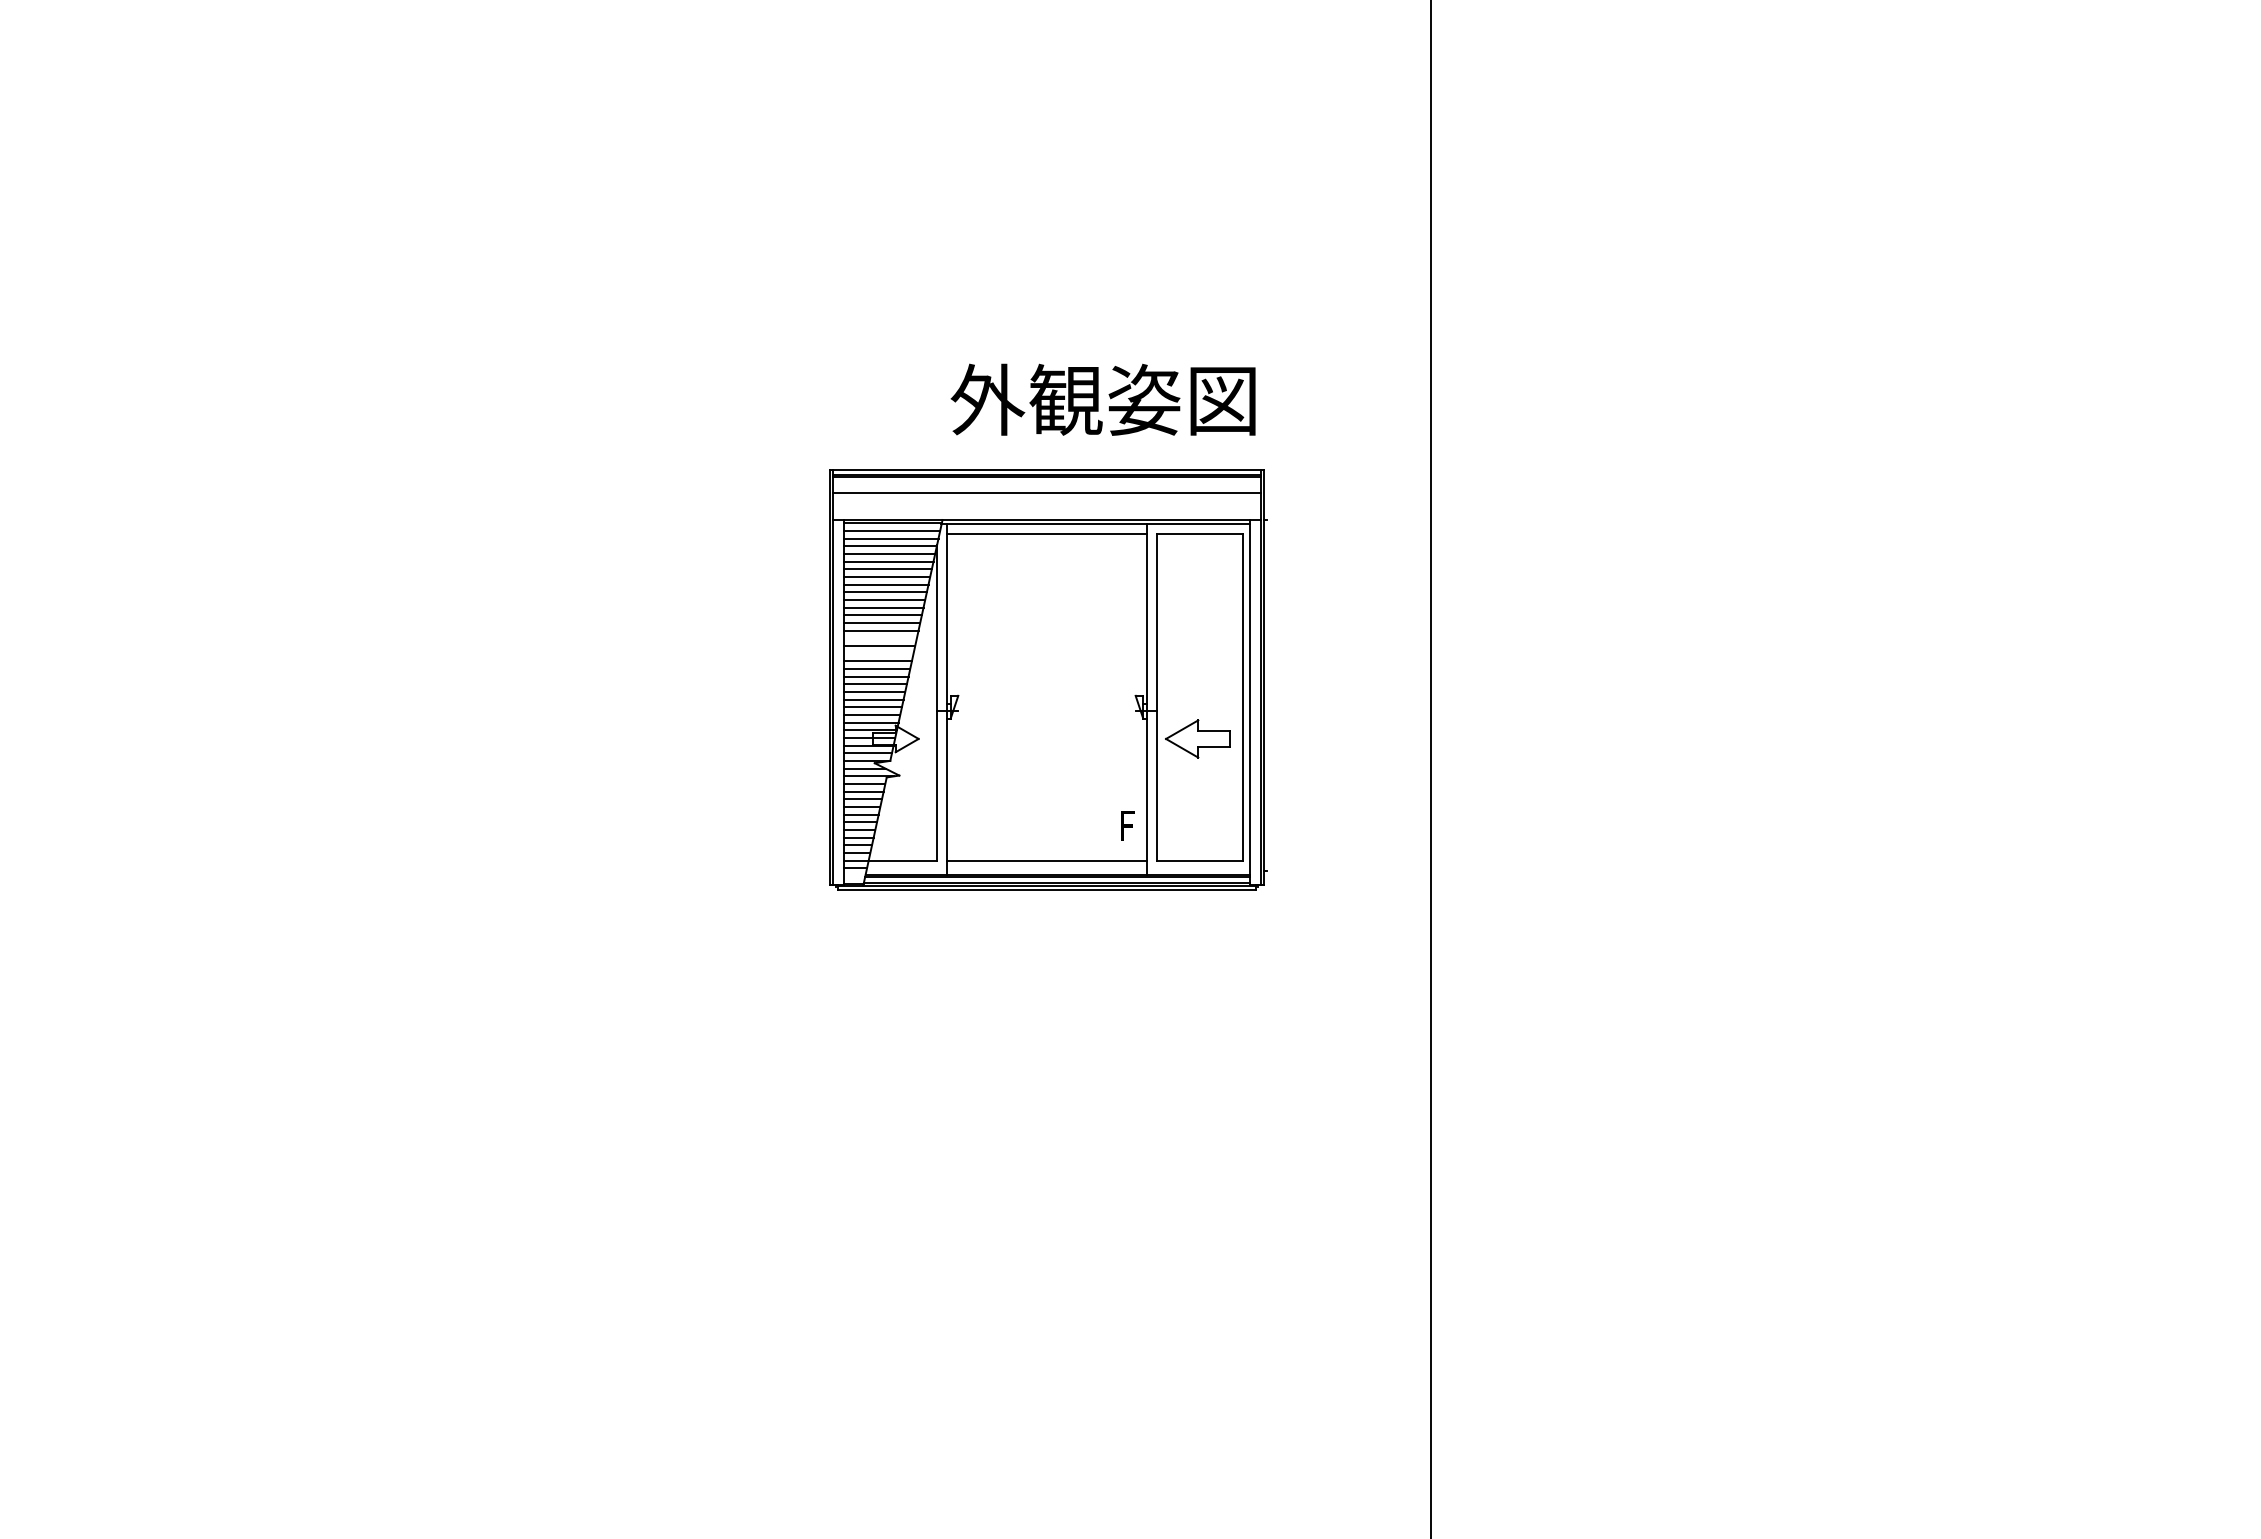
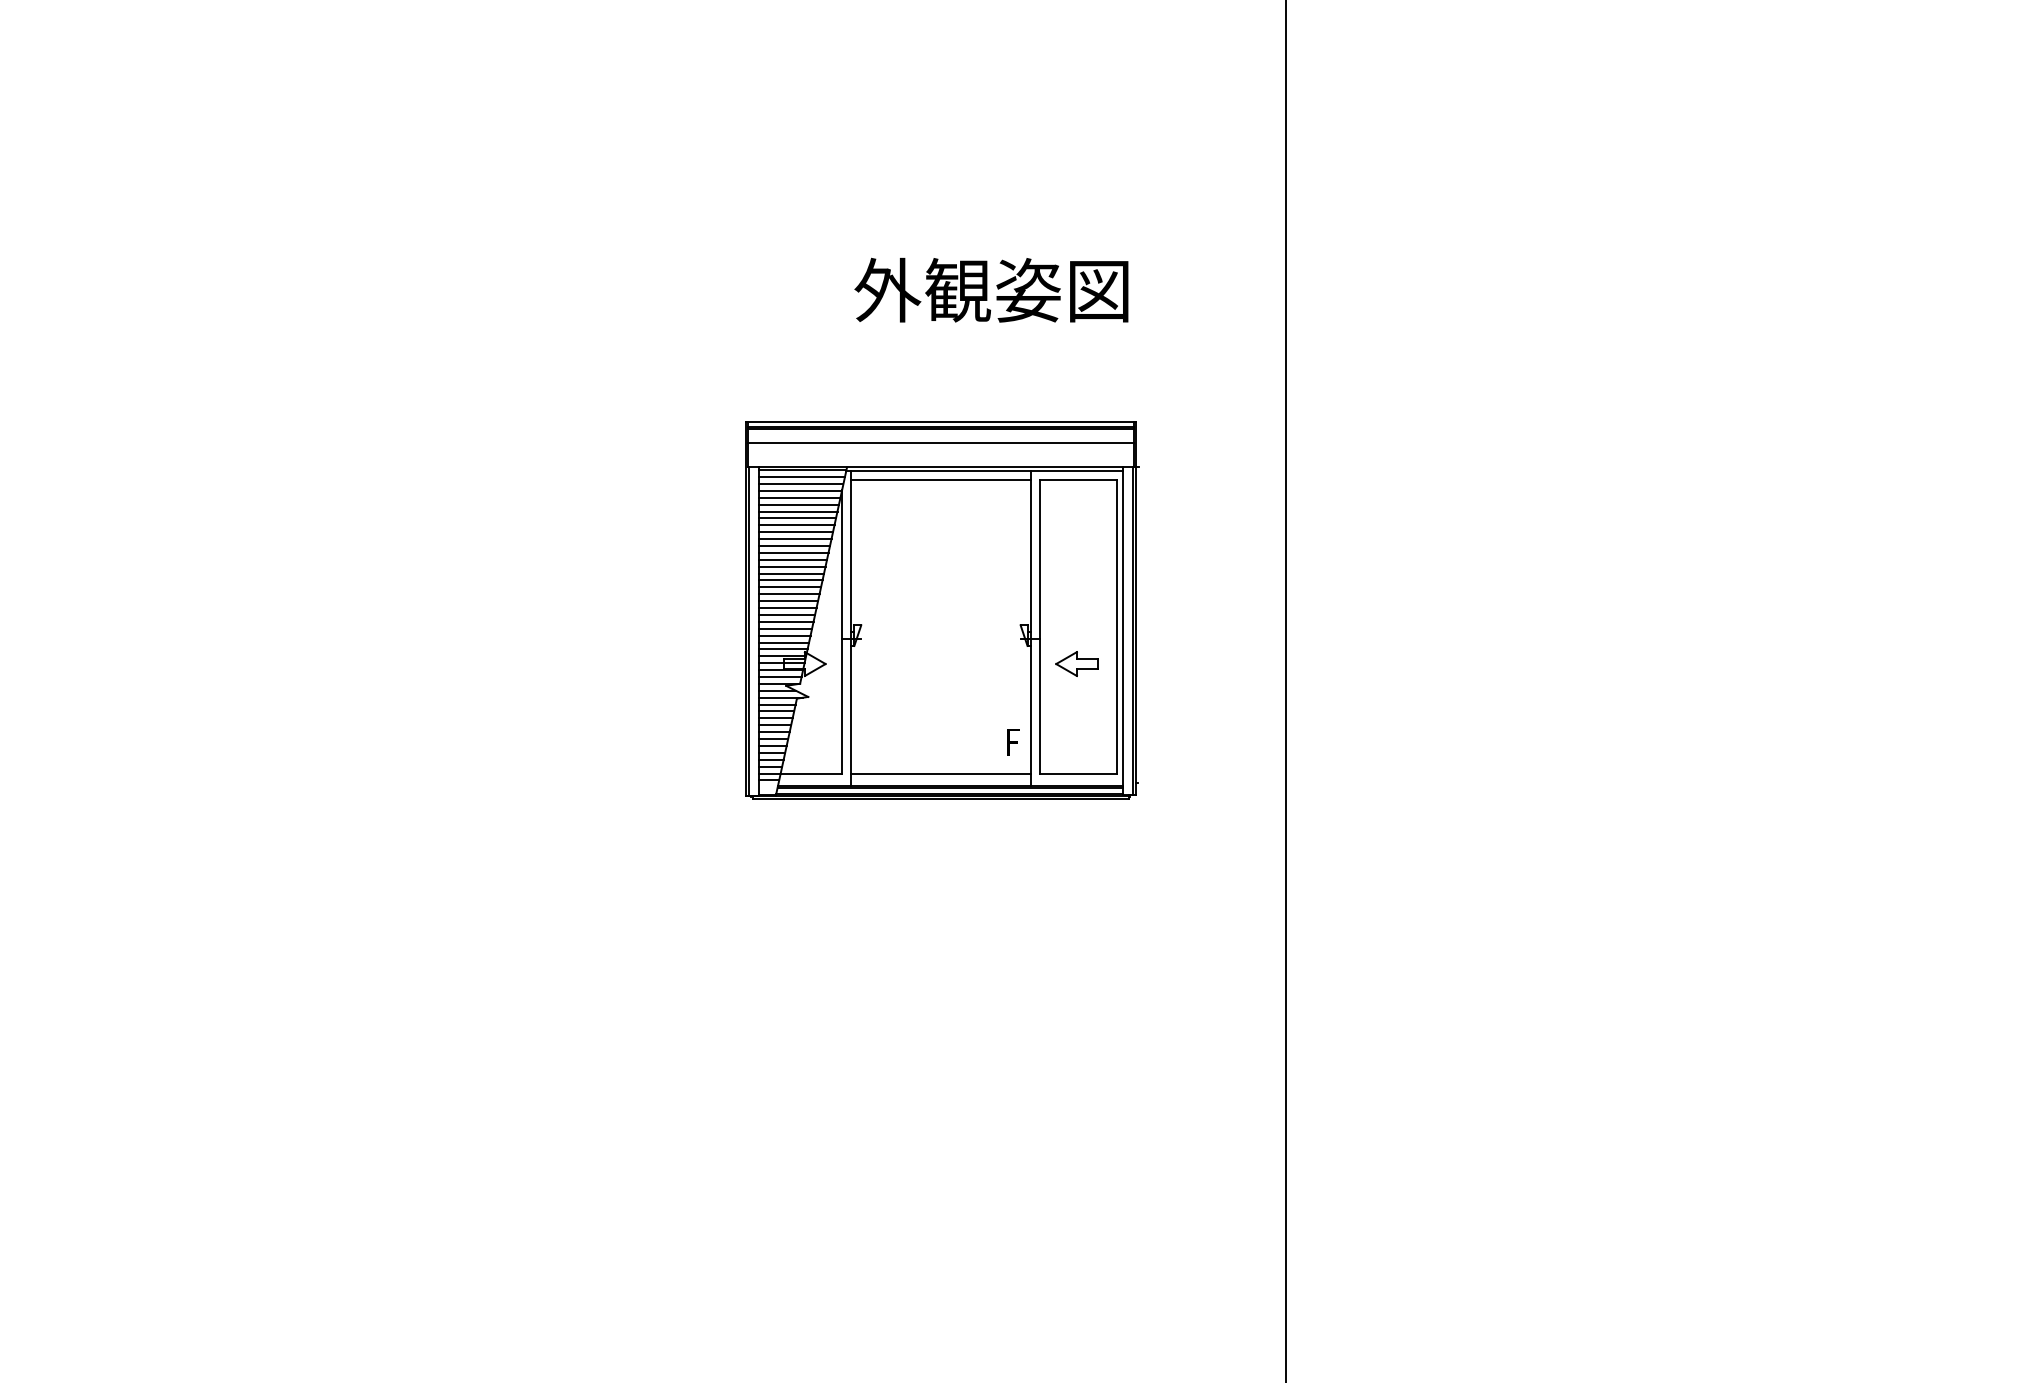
text: (1103, 398) -> (991, 289), moved
line: (880, 638) -> (791, 573), added
line: (878, 653) -> (789, 587), added
part: (1197, 738) -> (1076, 663), size x0.71

